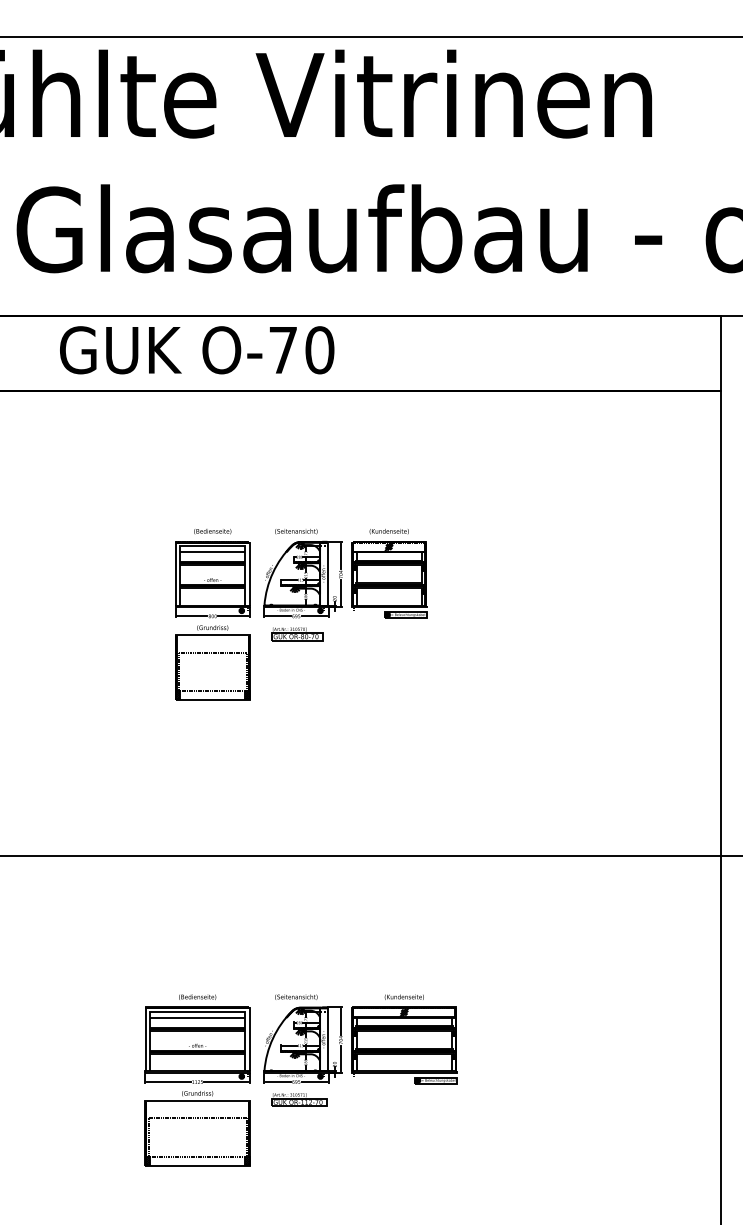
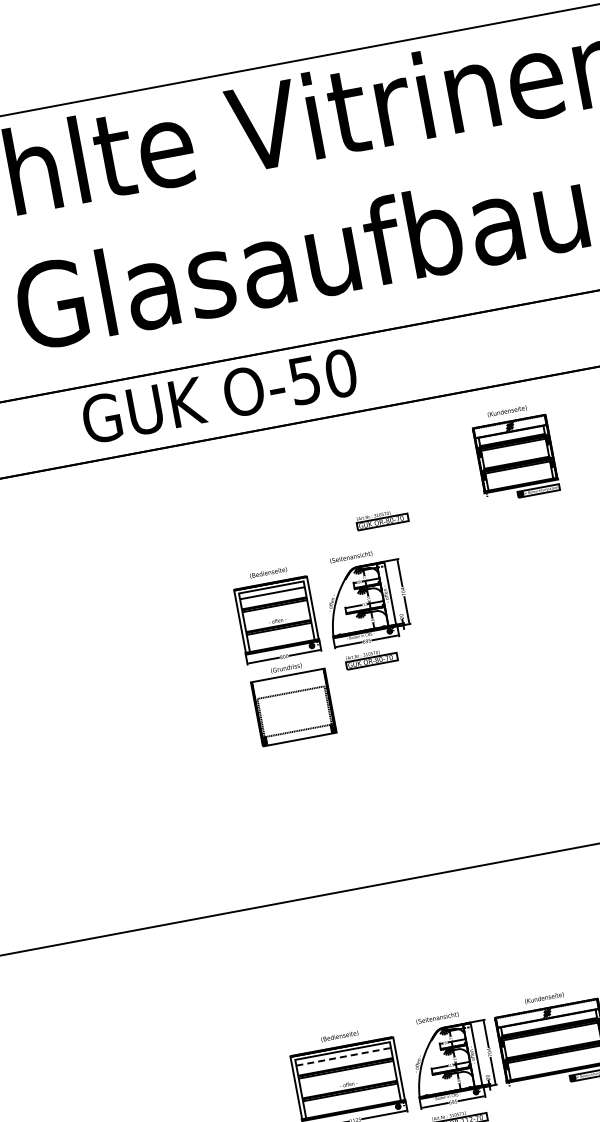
text: (282, 350) -> (304, 380), O-70 -> O-50
part: (333, 500) -> (382, 519), added
part: (389, 573) -> (515, 452), moved
line: (197, 1017) -> (343, 1056), solid -> dashed

